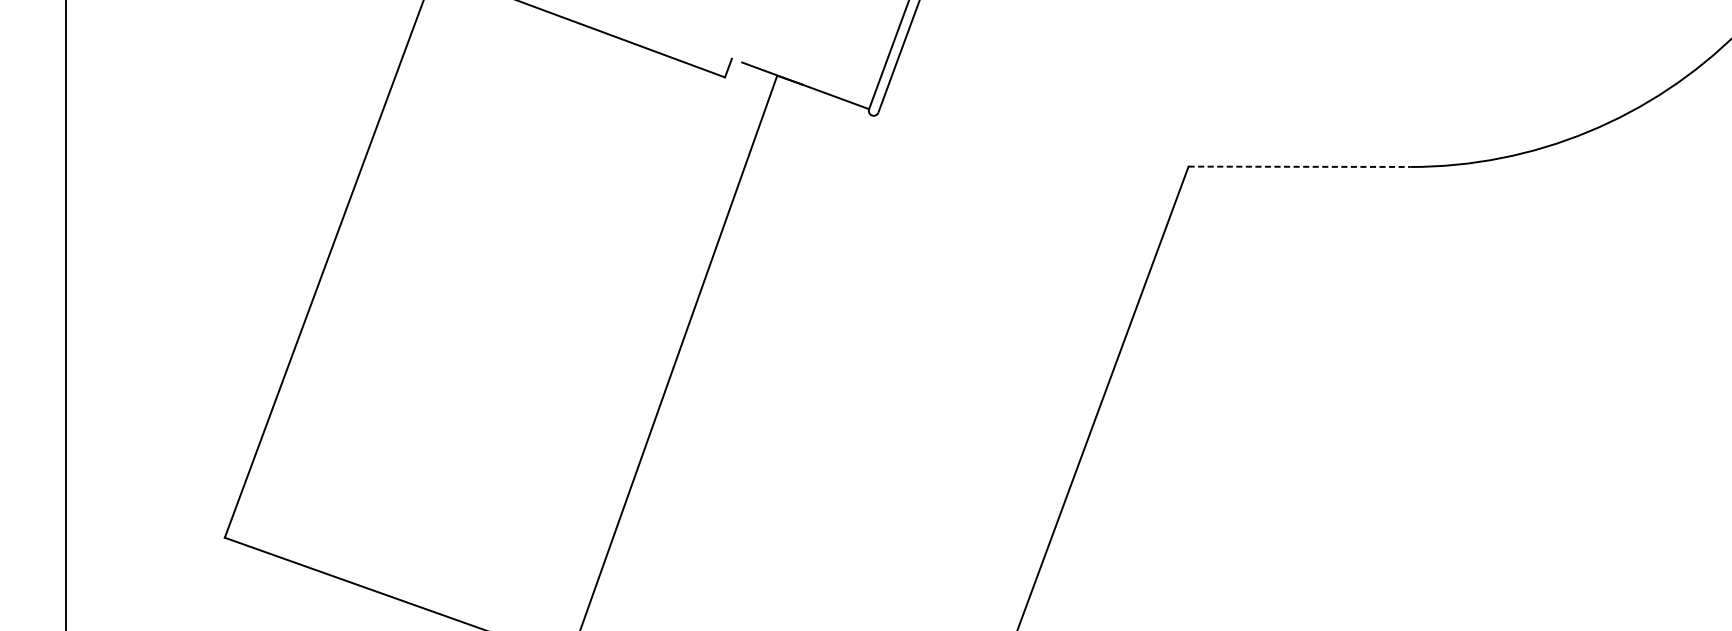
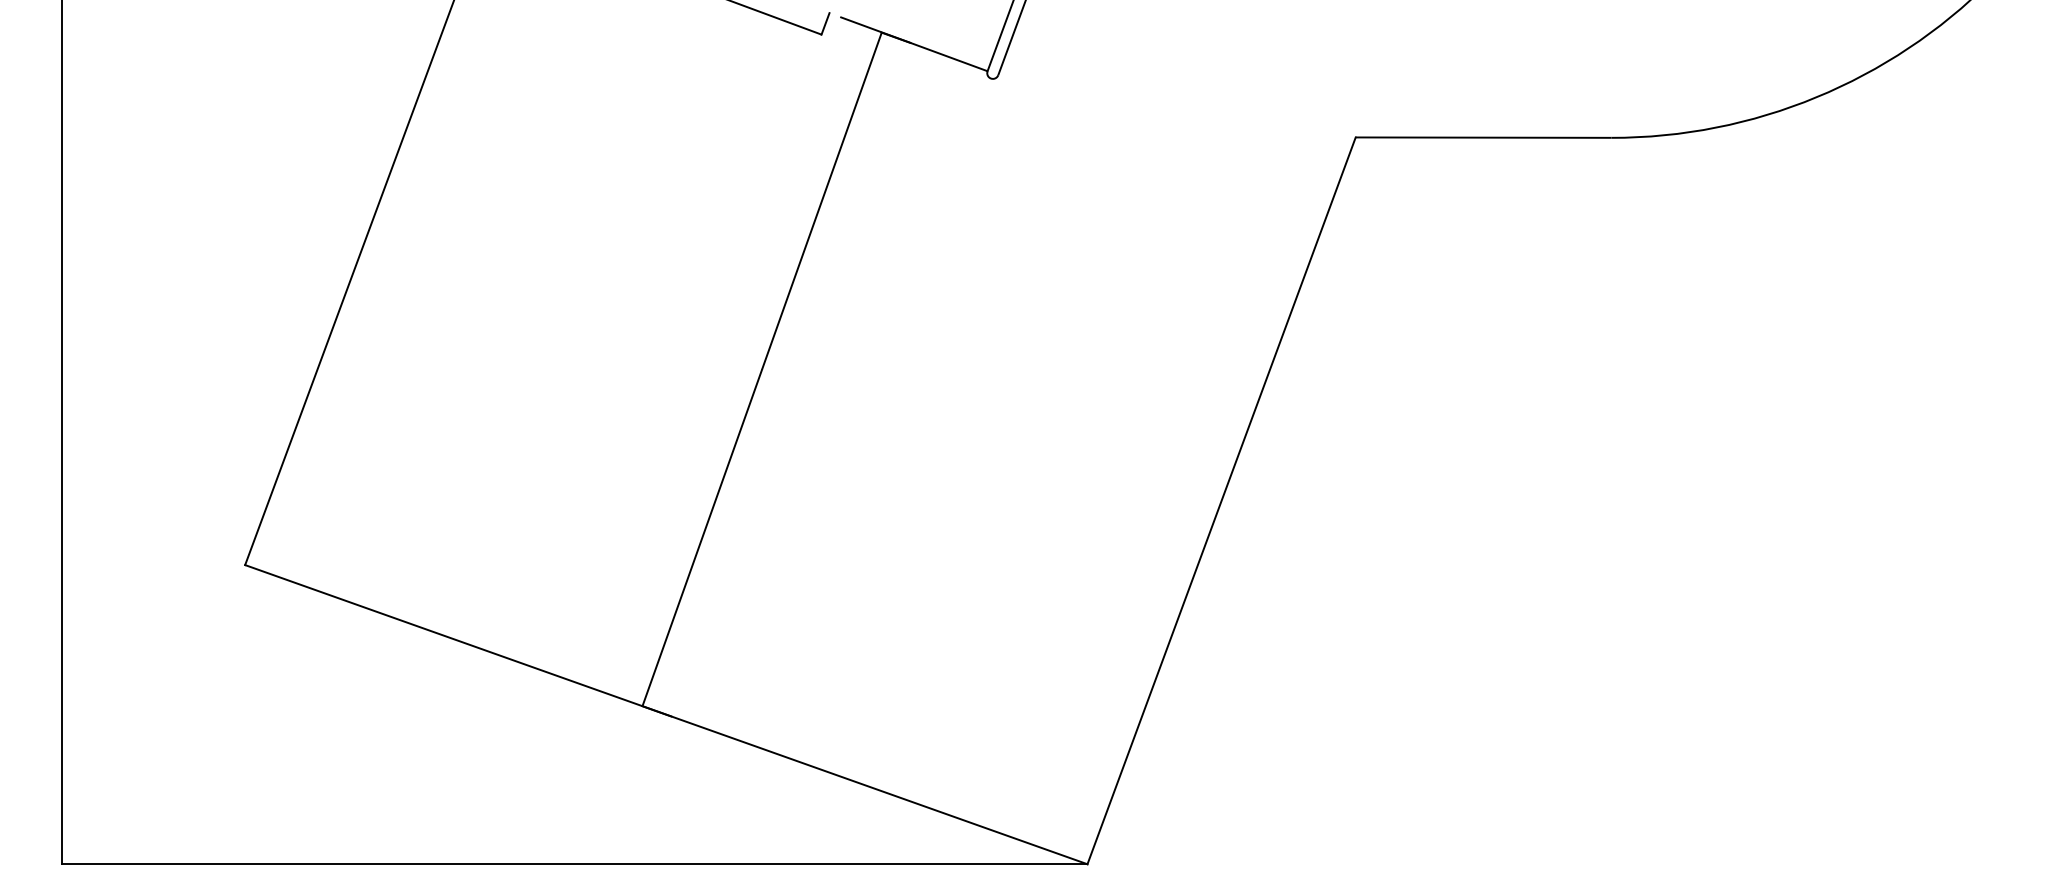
line: (1299, 166) -> (1483, 137), dashed -> solid

